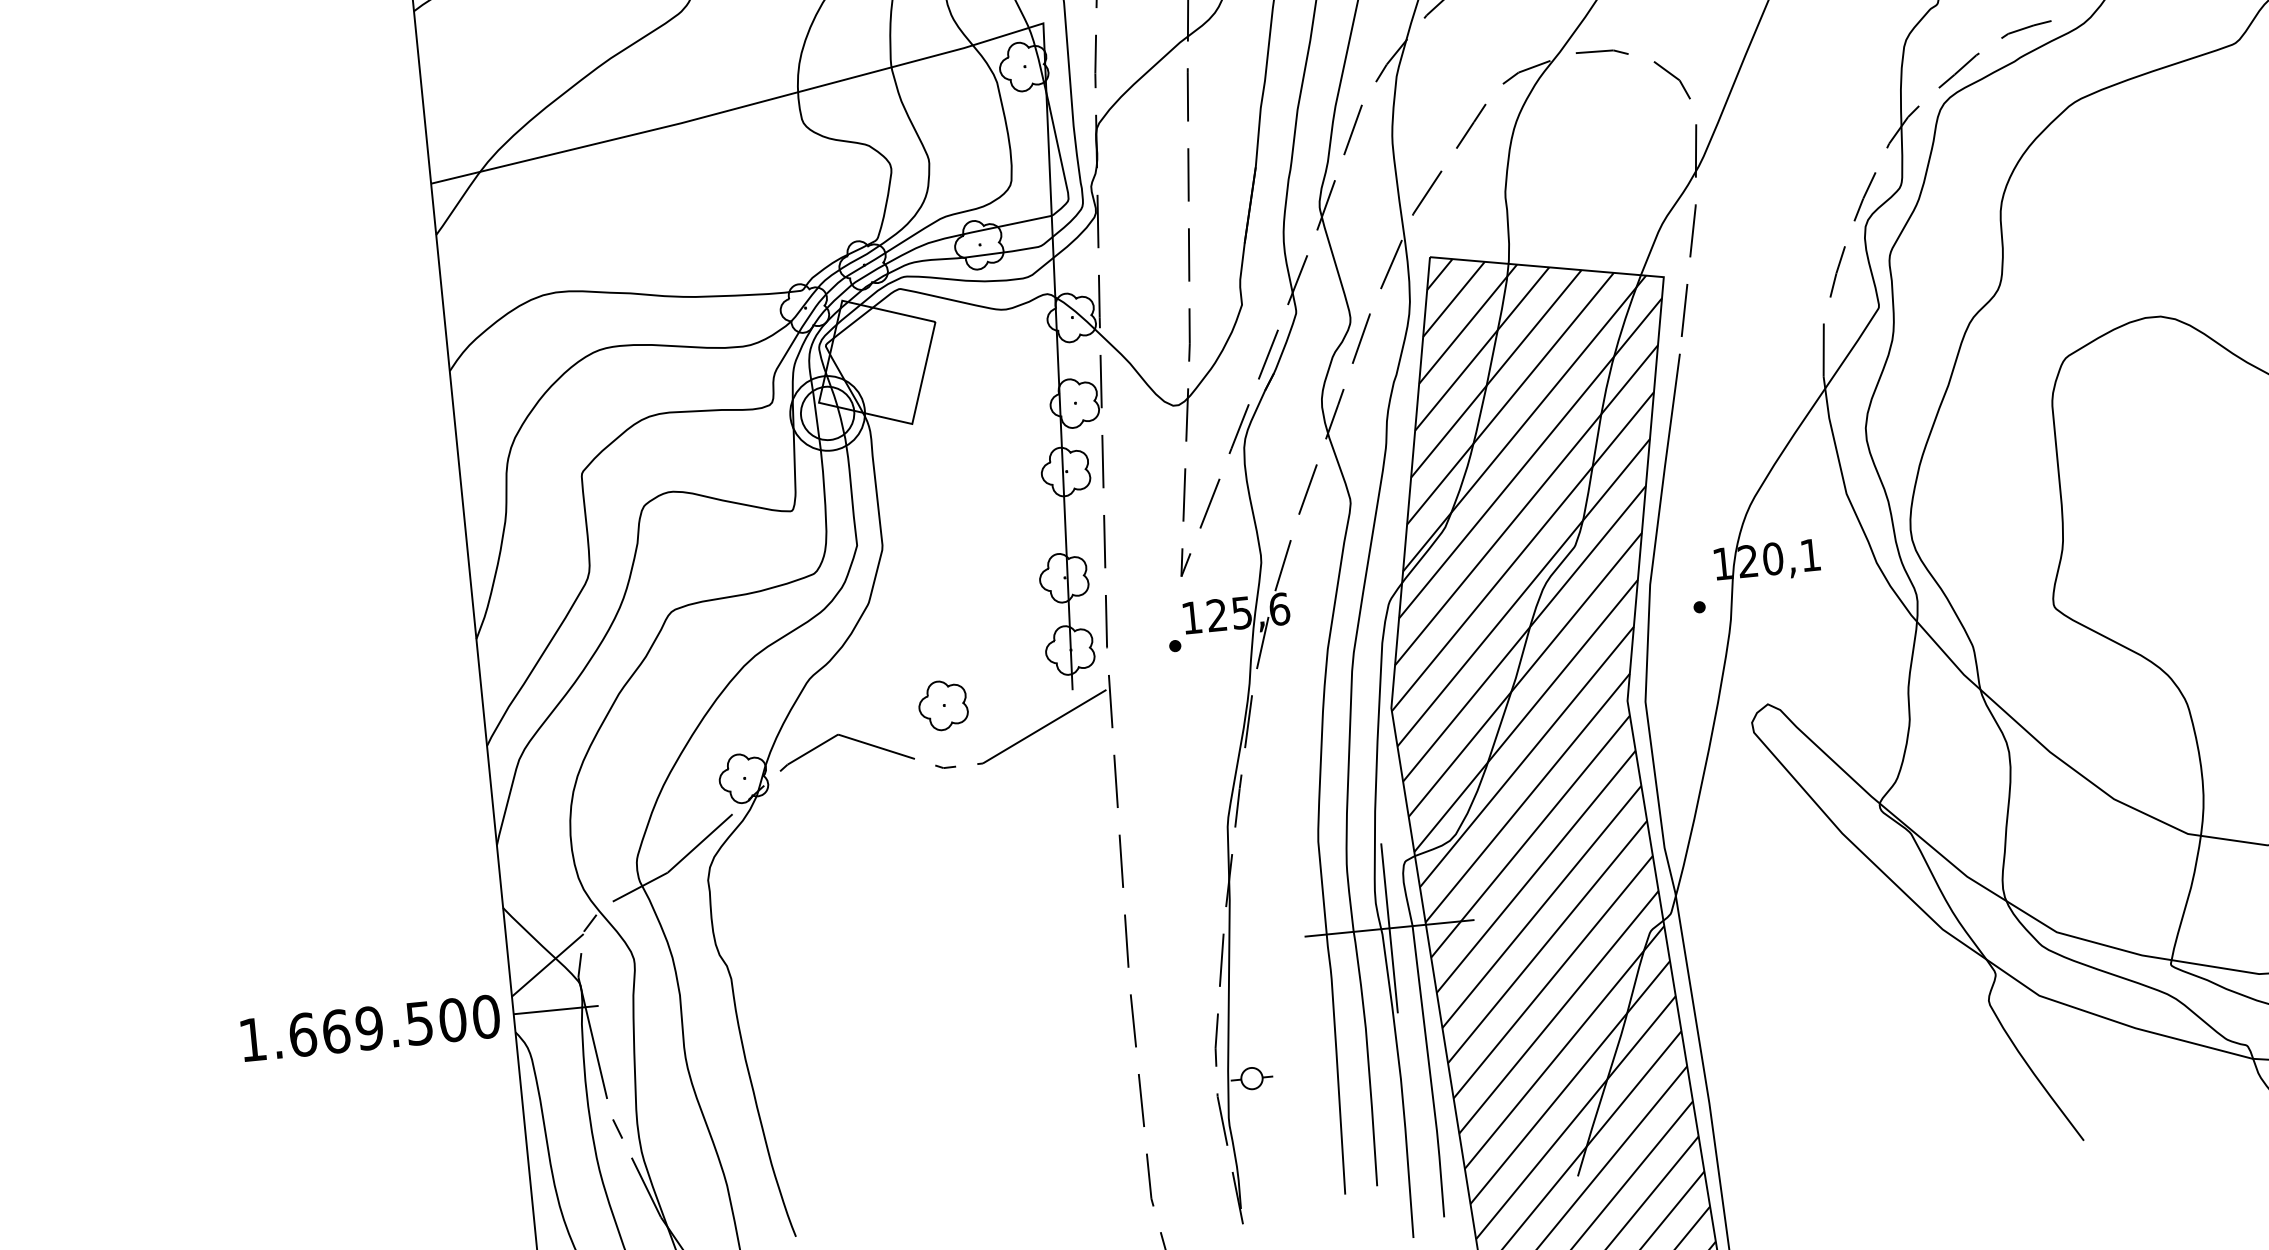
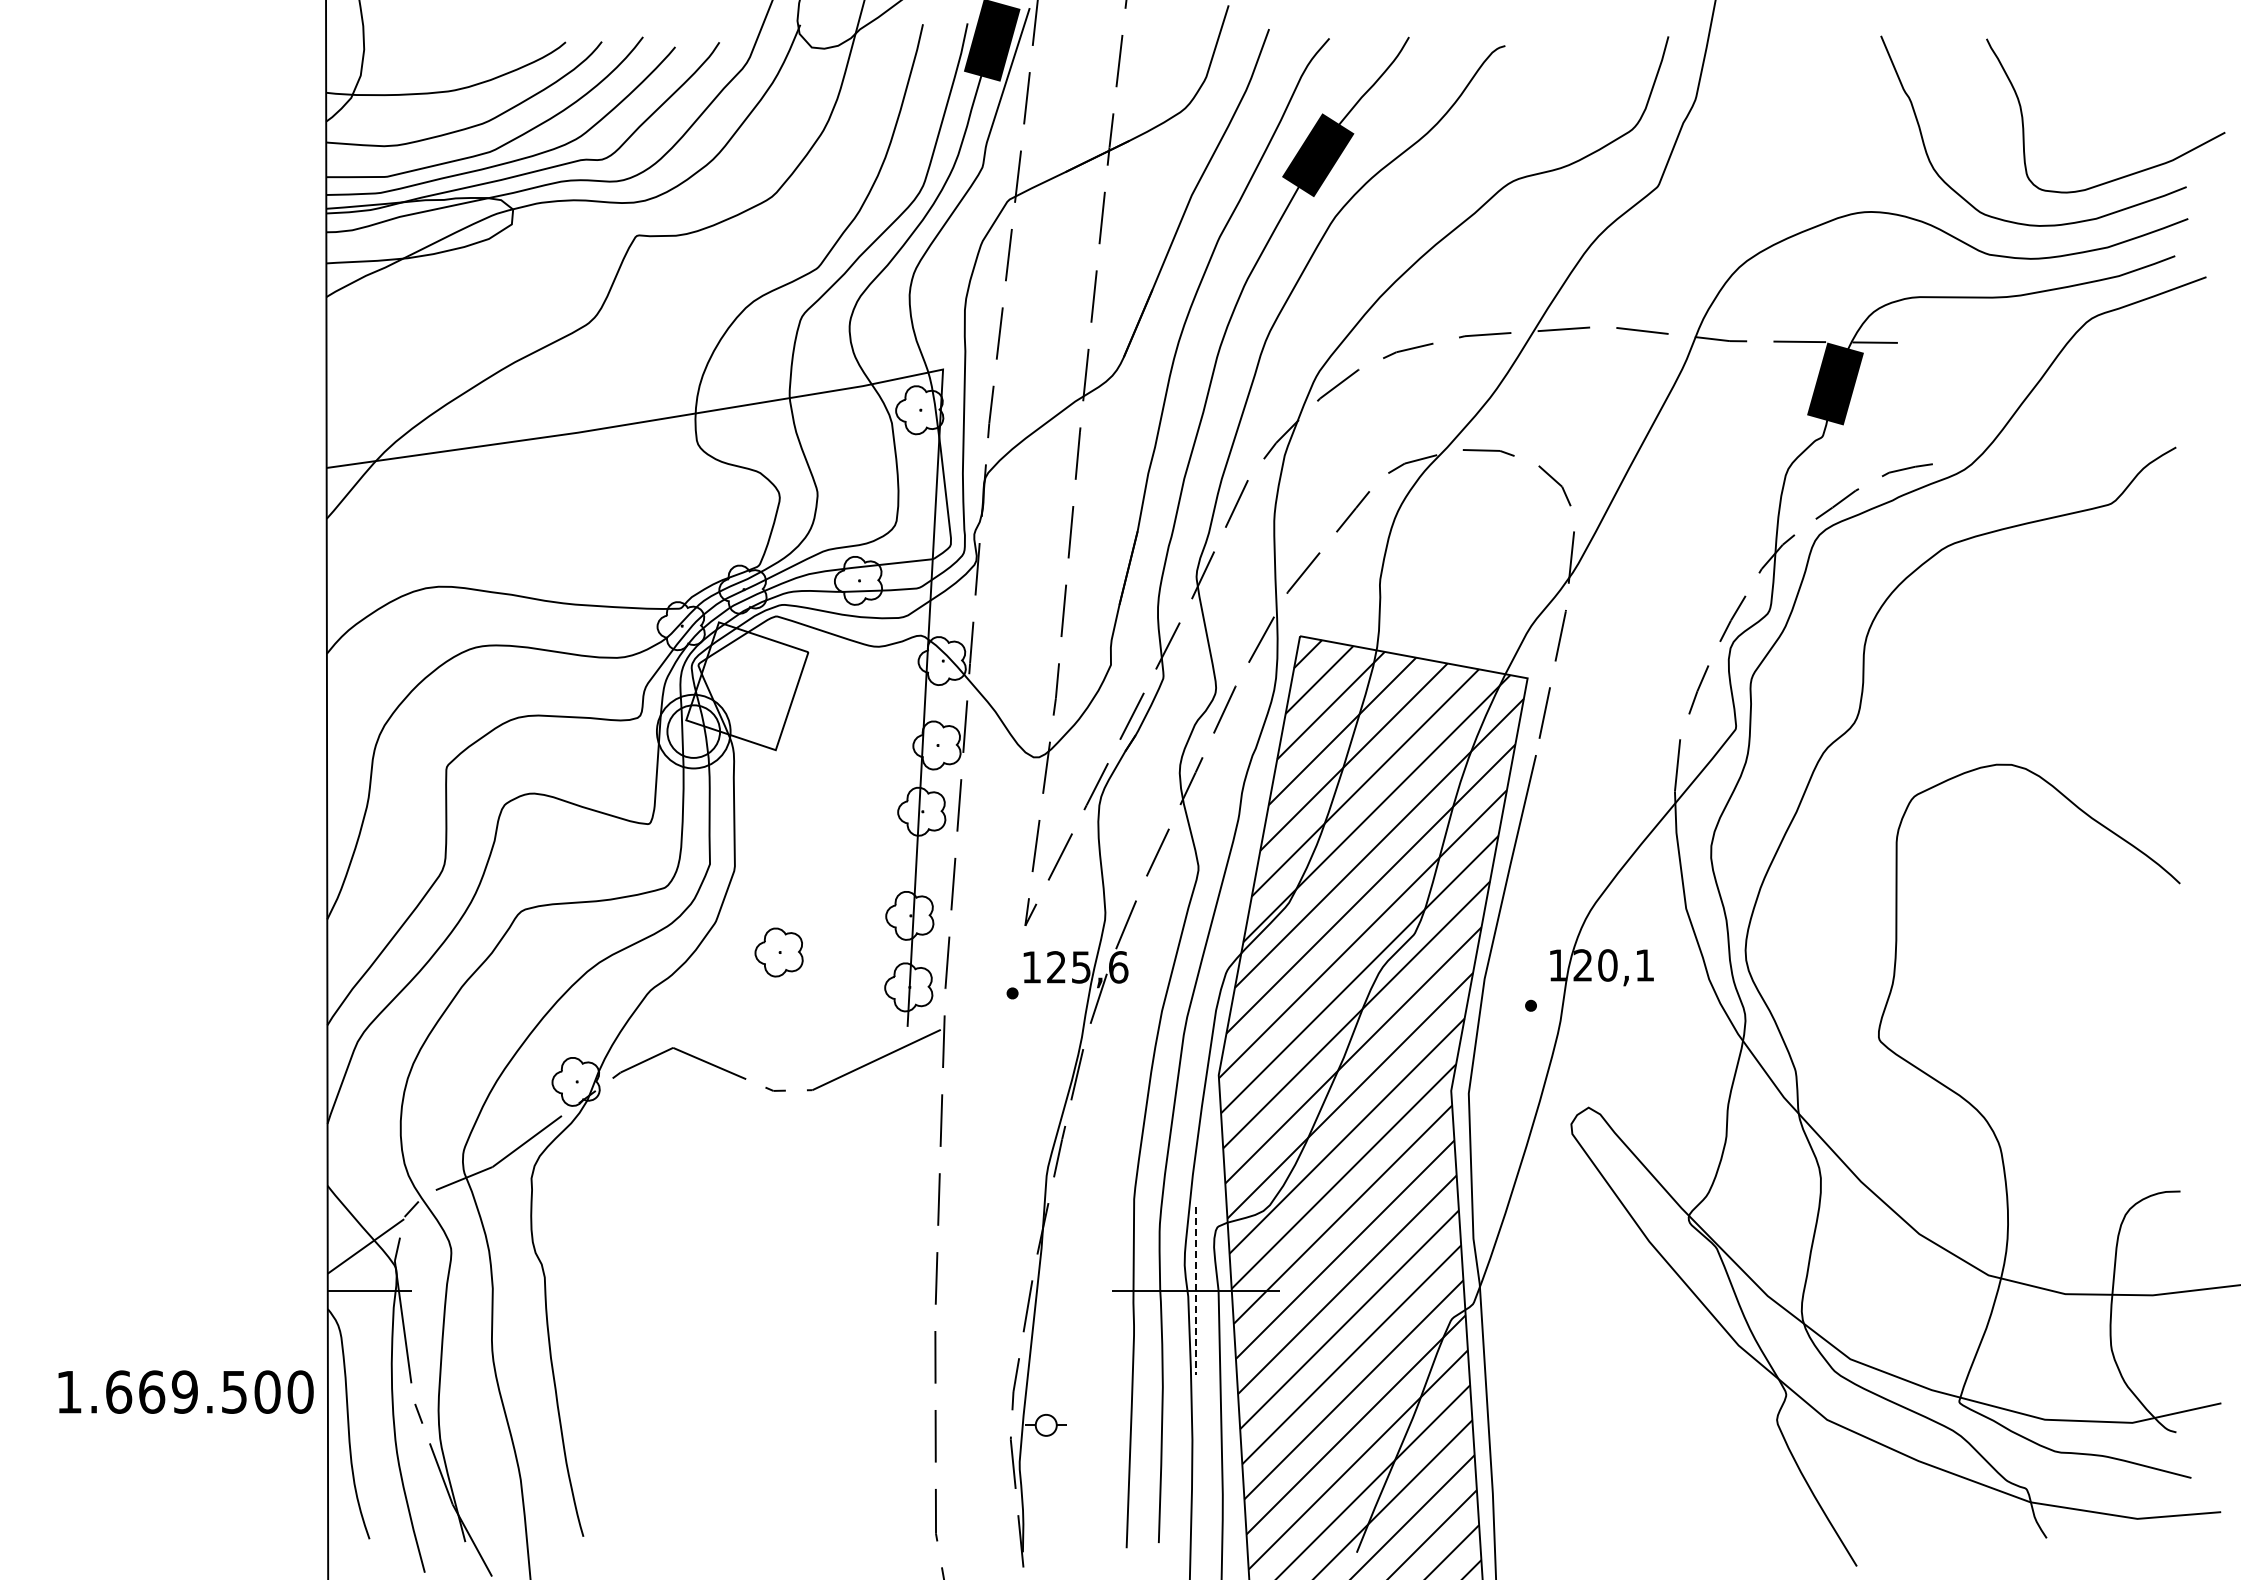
part: (942, 705) -> (778, 952), moved
line: (1389, 928) -> (1195, 1291), solid -> dashed
text: (370, 1027) -> (185, 1391), moved

